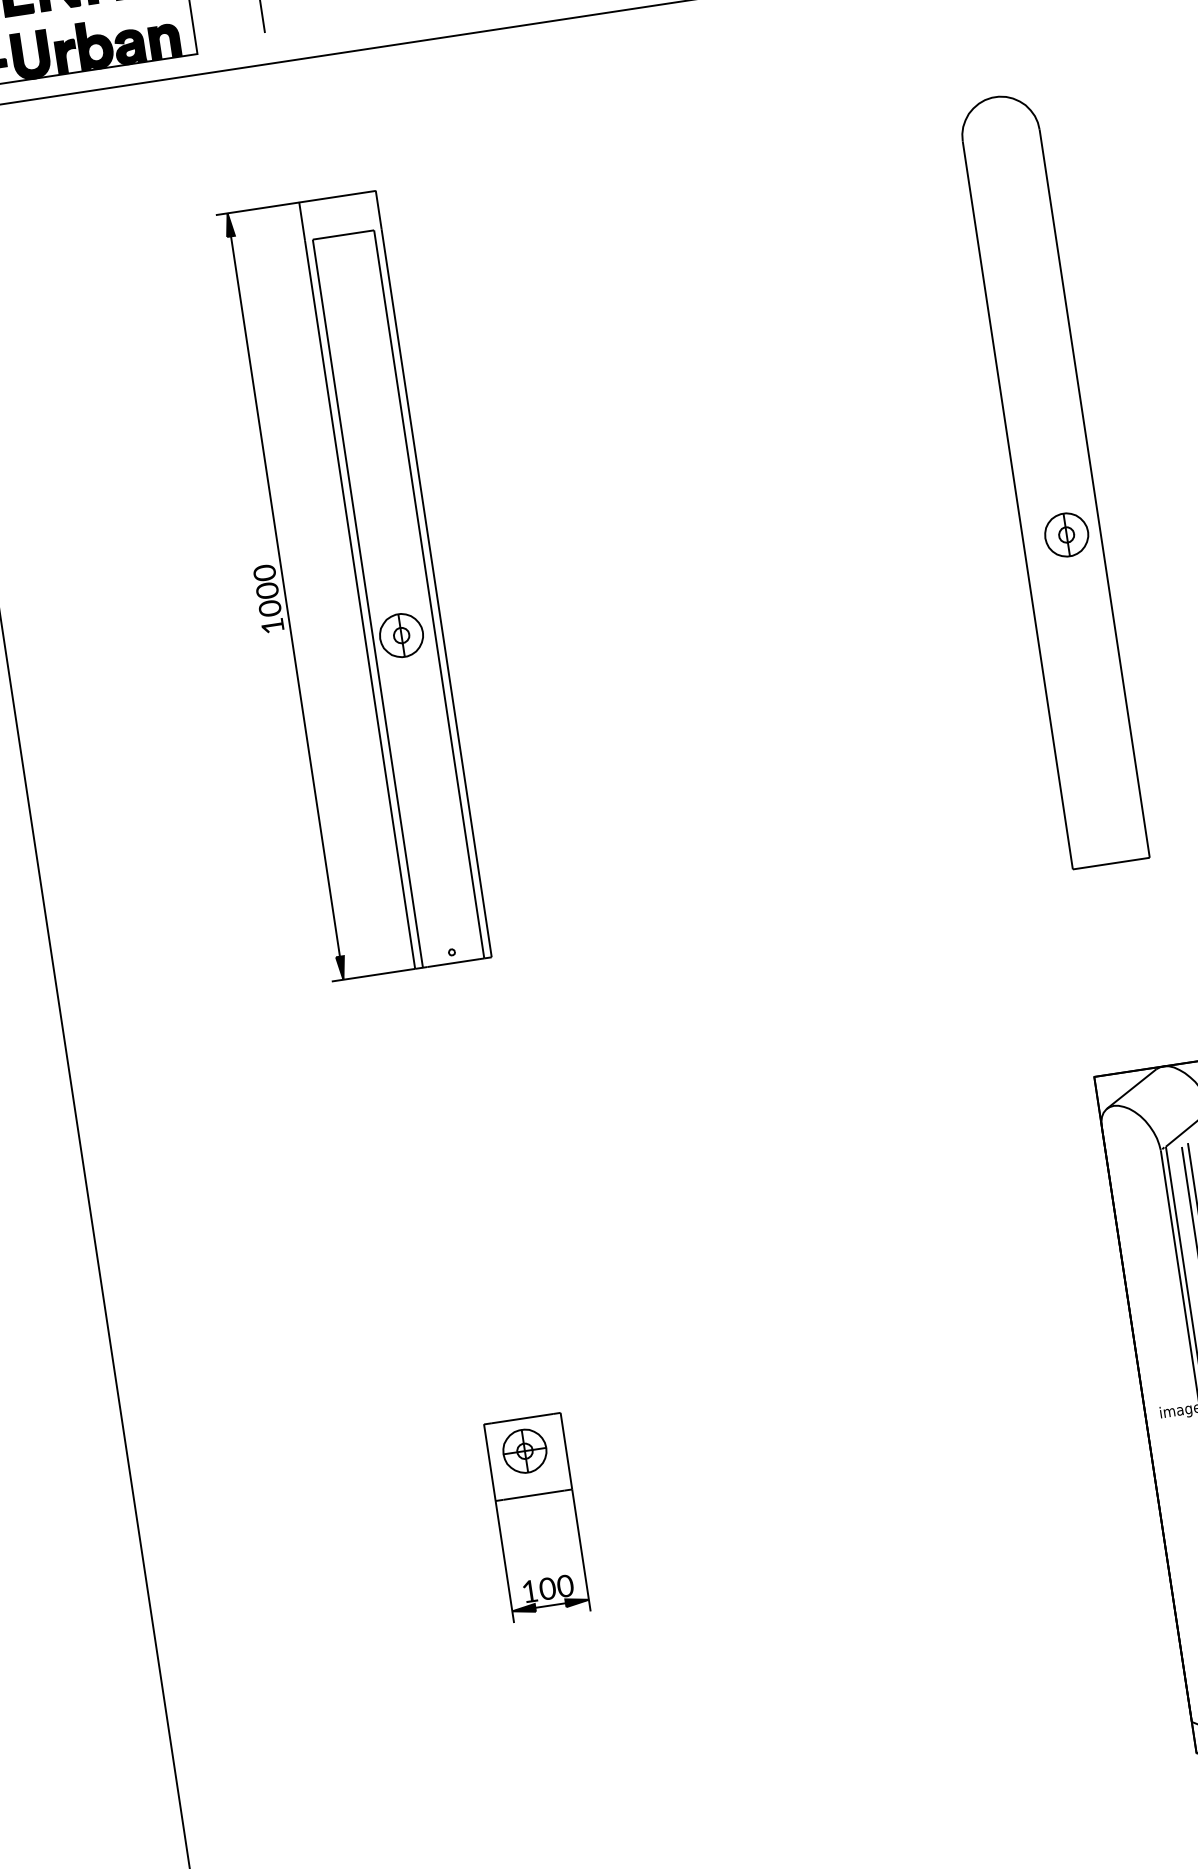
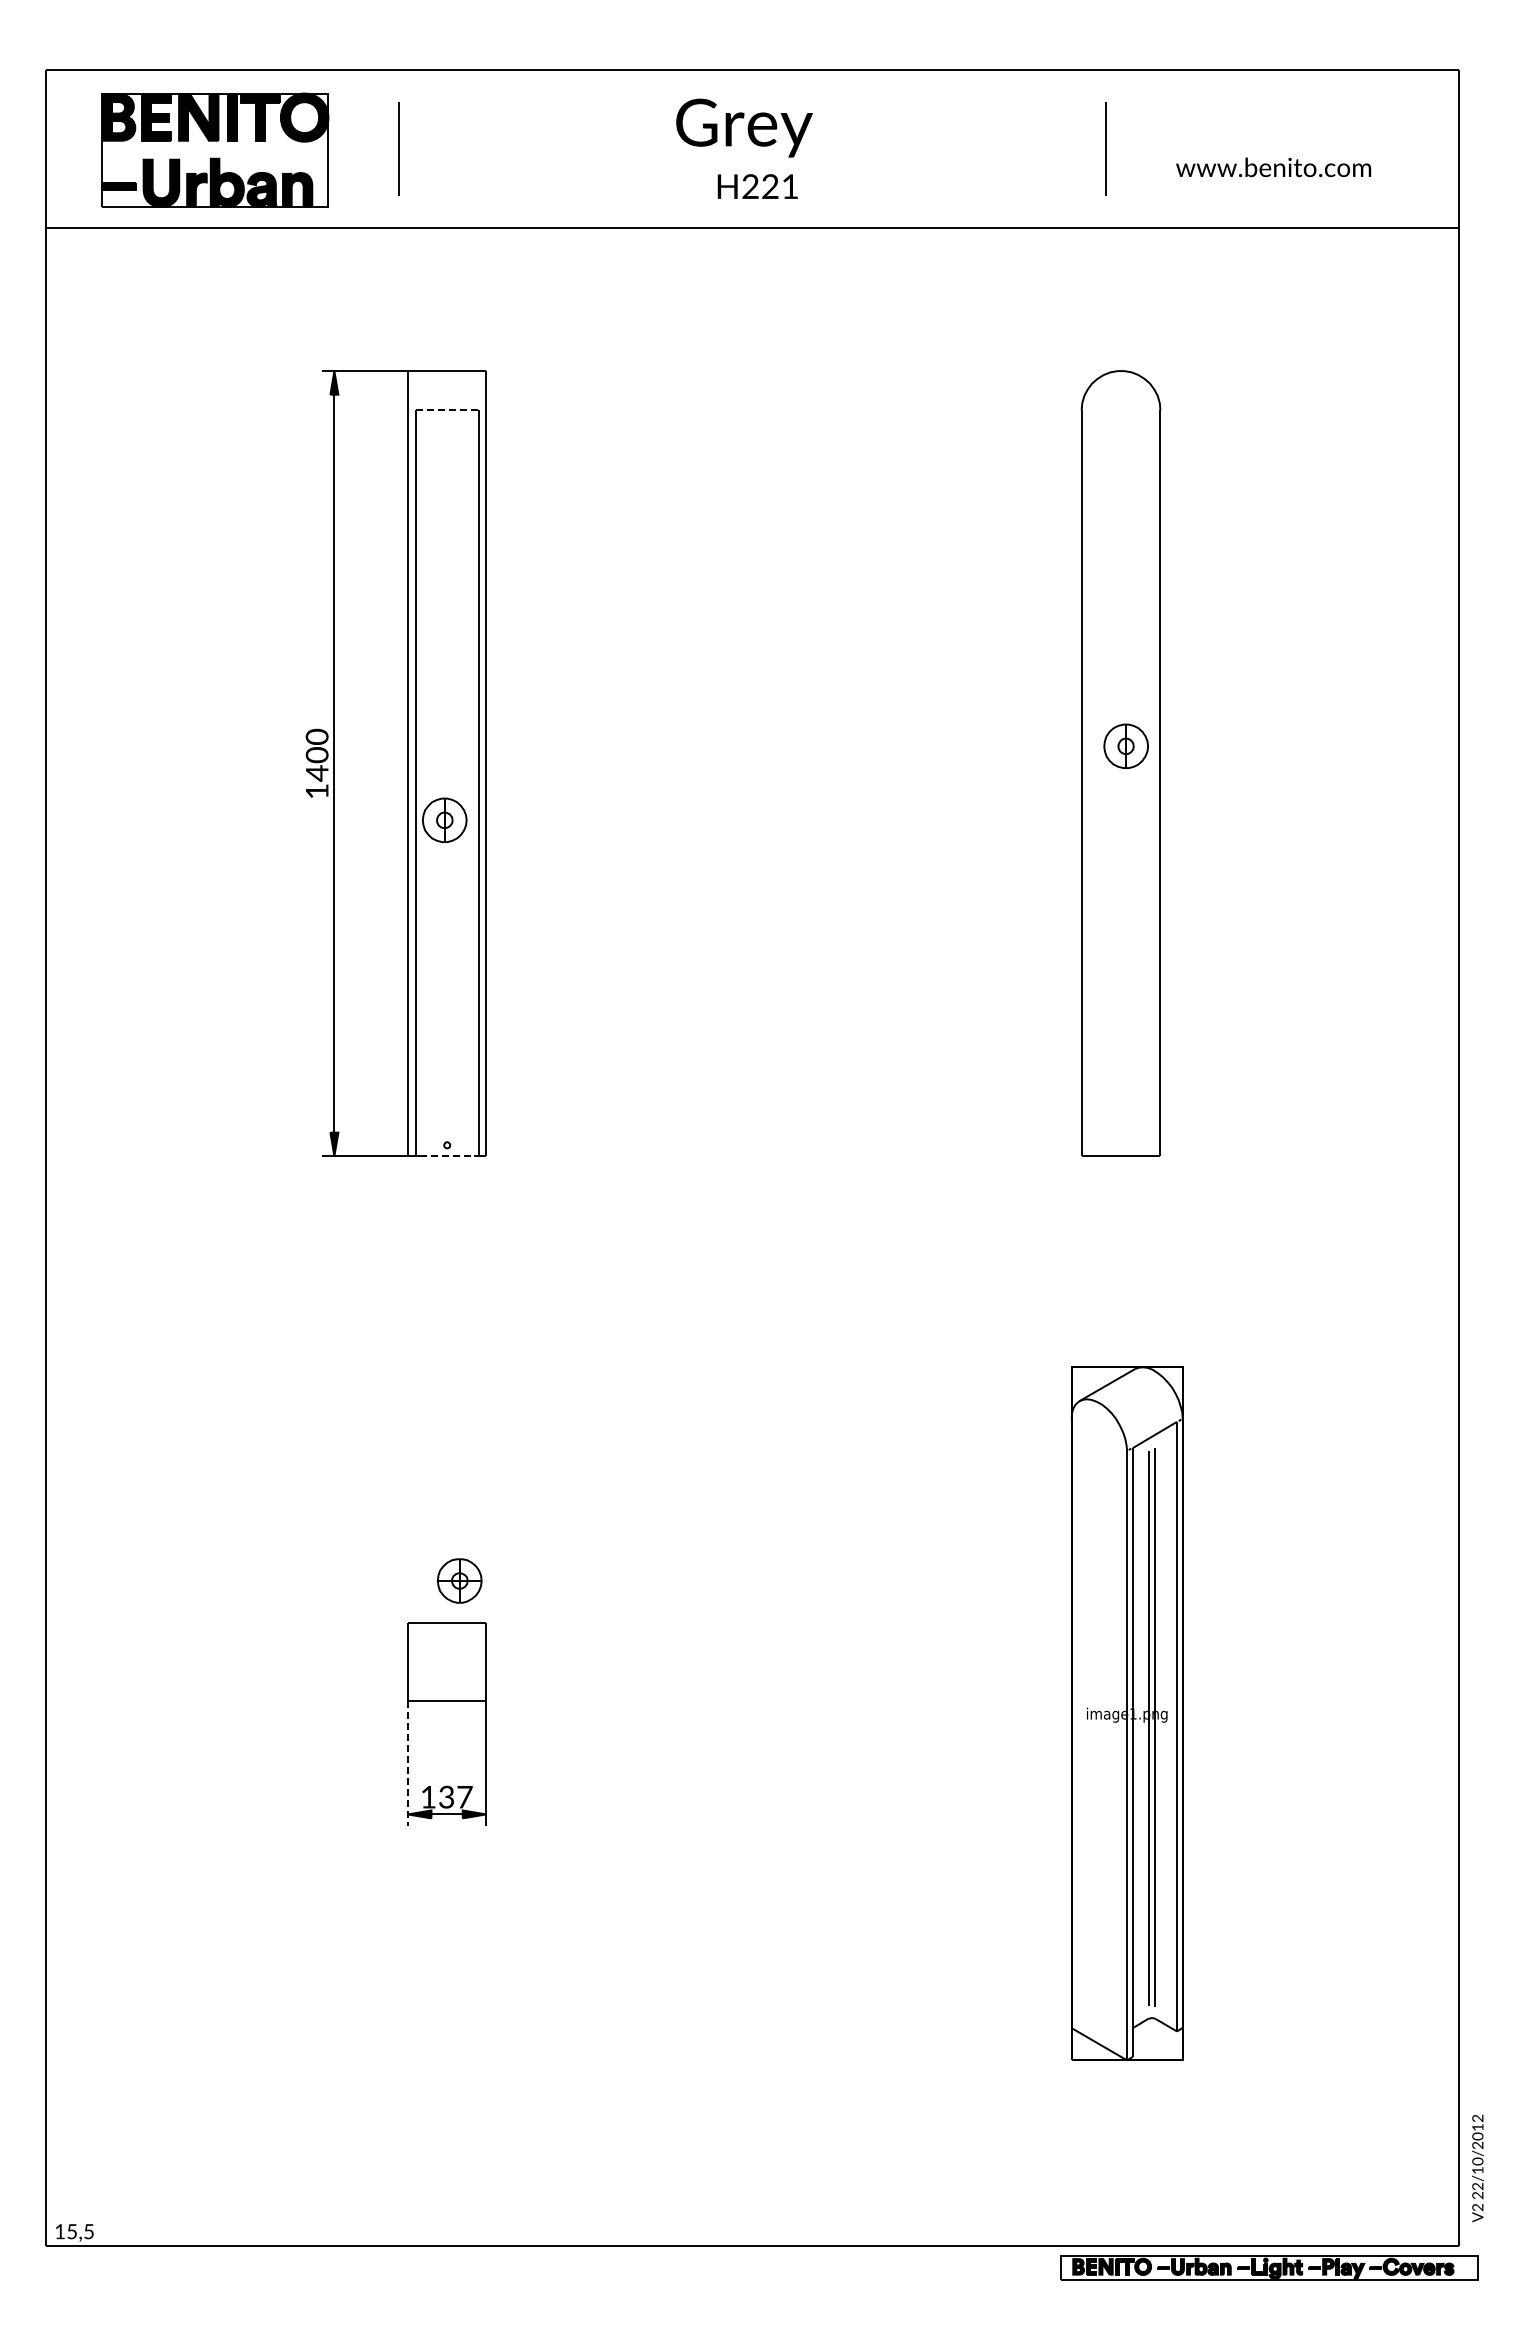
line: (343, 235) -> (447, 410), solid -> dashed
part: (1065, 534) -> (1125, 745), moved
text: (269, 608) -> (316, 773), 1000 -> 1400
line: (453, 963) -> (447, 1156), solid -> dashed
part: (524, 1450) -> (459, 1580), moved
line: (504, 1562) -> (407, 1764), solid -> dashed
text: (556, 1586) -> (455, 1796), 100 -> 137

